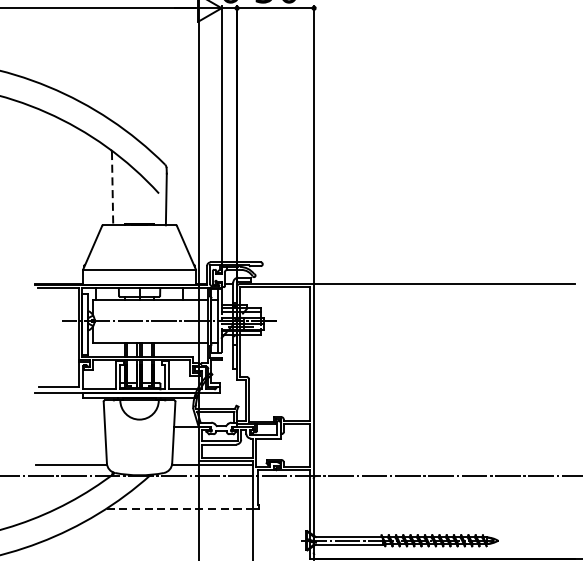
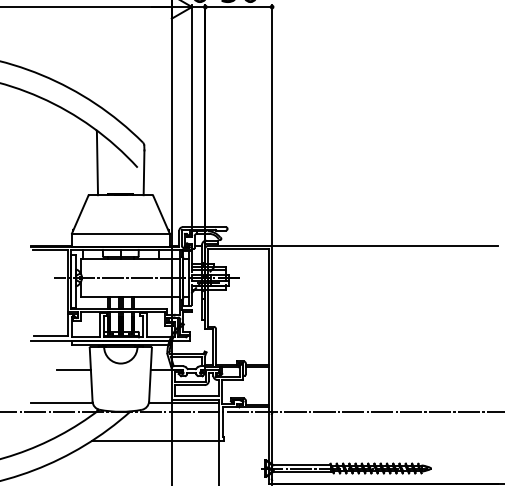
line: (112, 188) -> (97, 163), dashed -> solid
line: (84, 426) -> (73, 369), added
line: (179, 508) -> (155, 440), dashed -> solid

